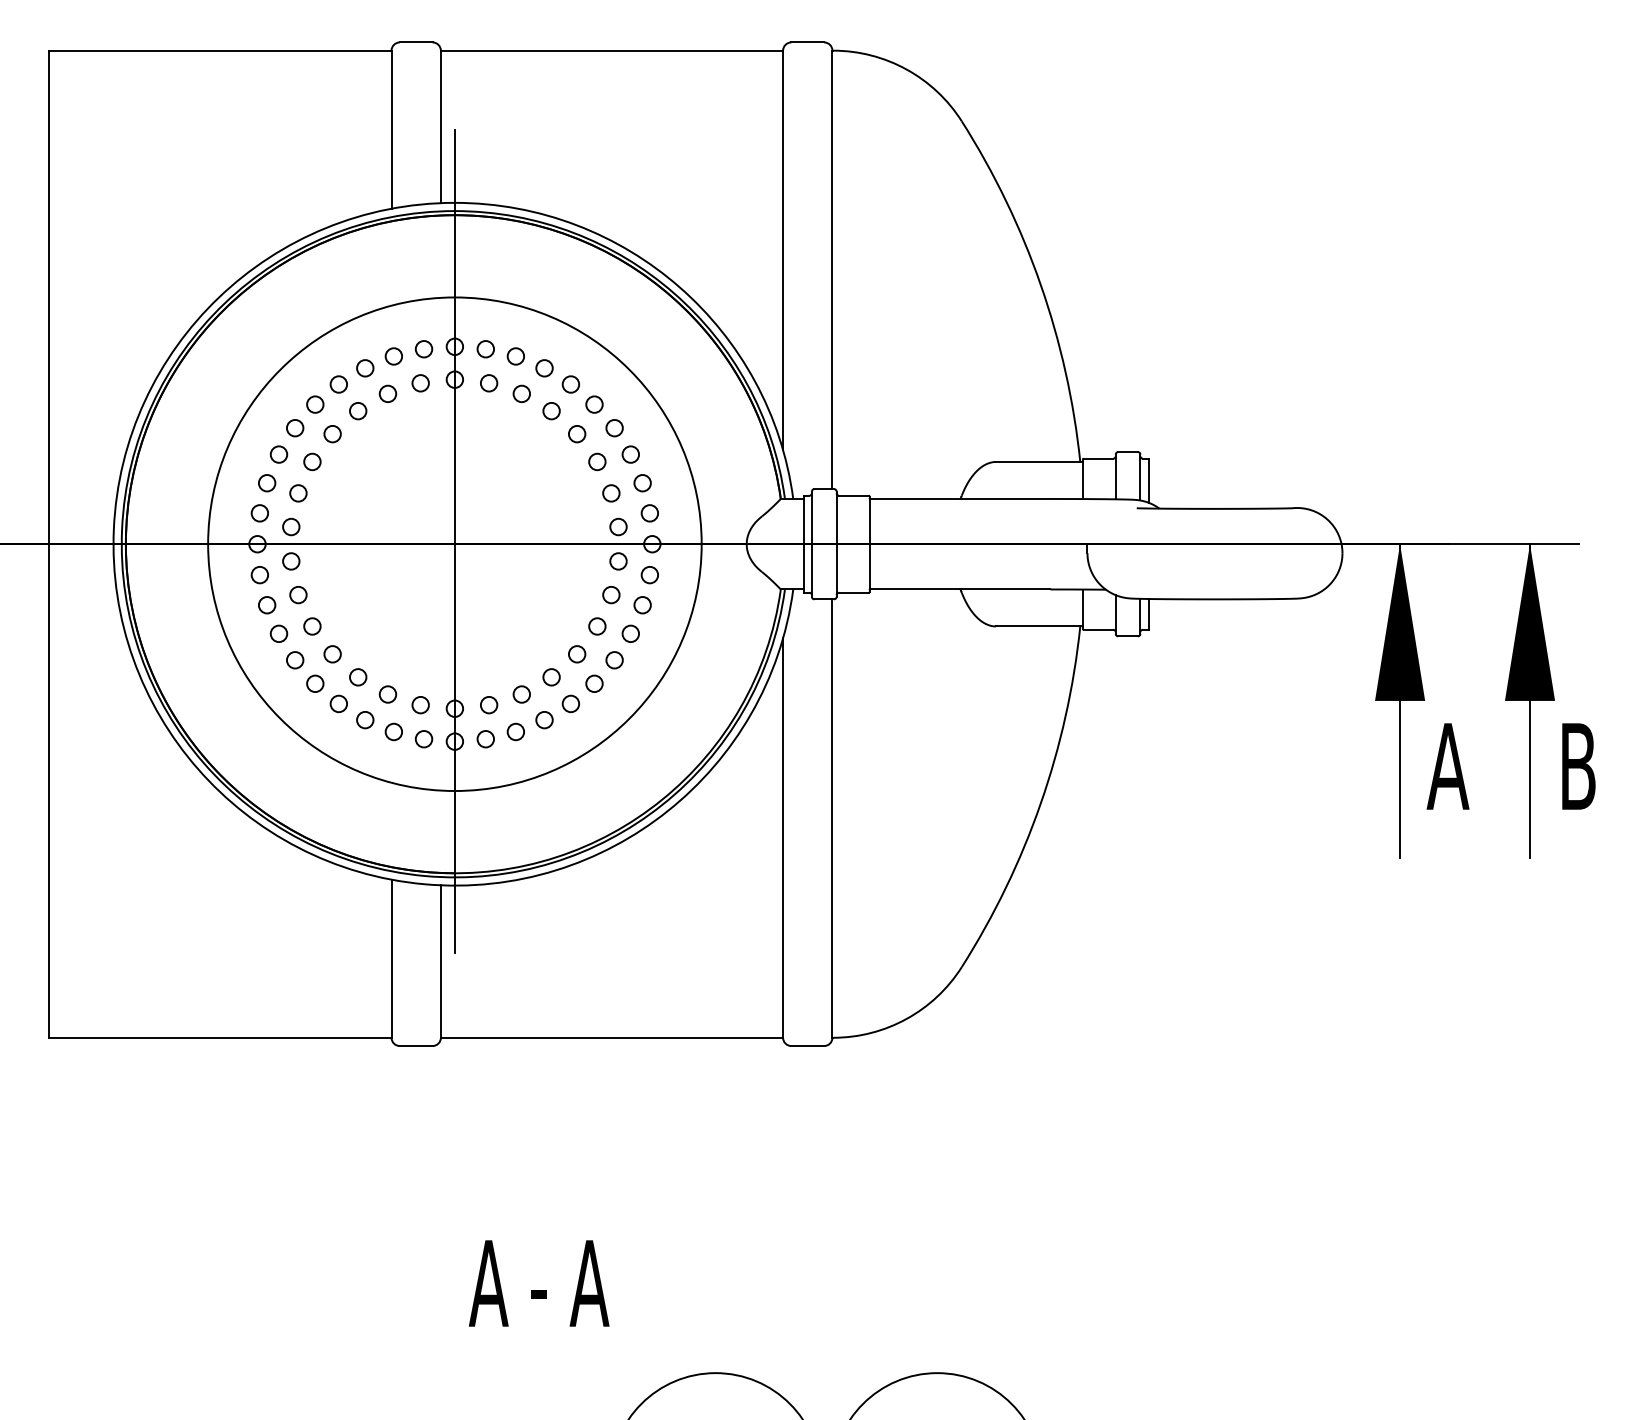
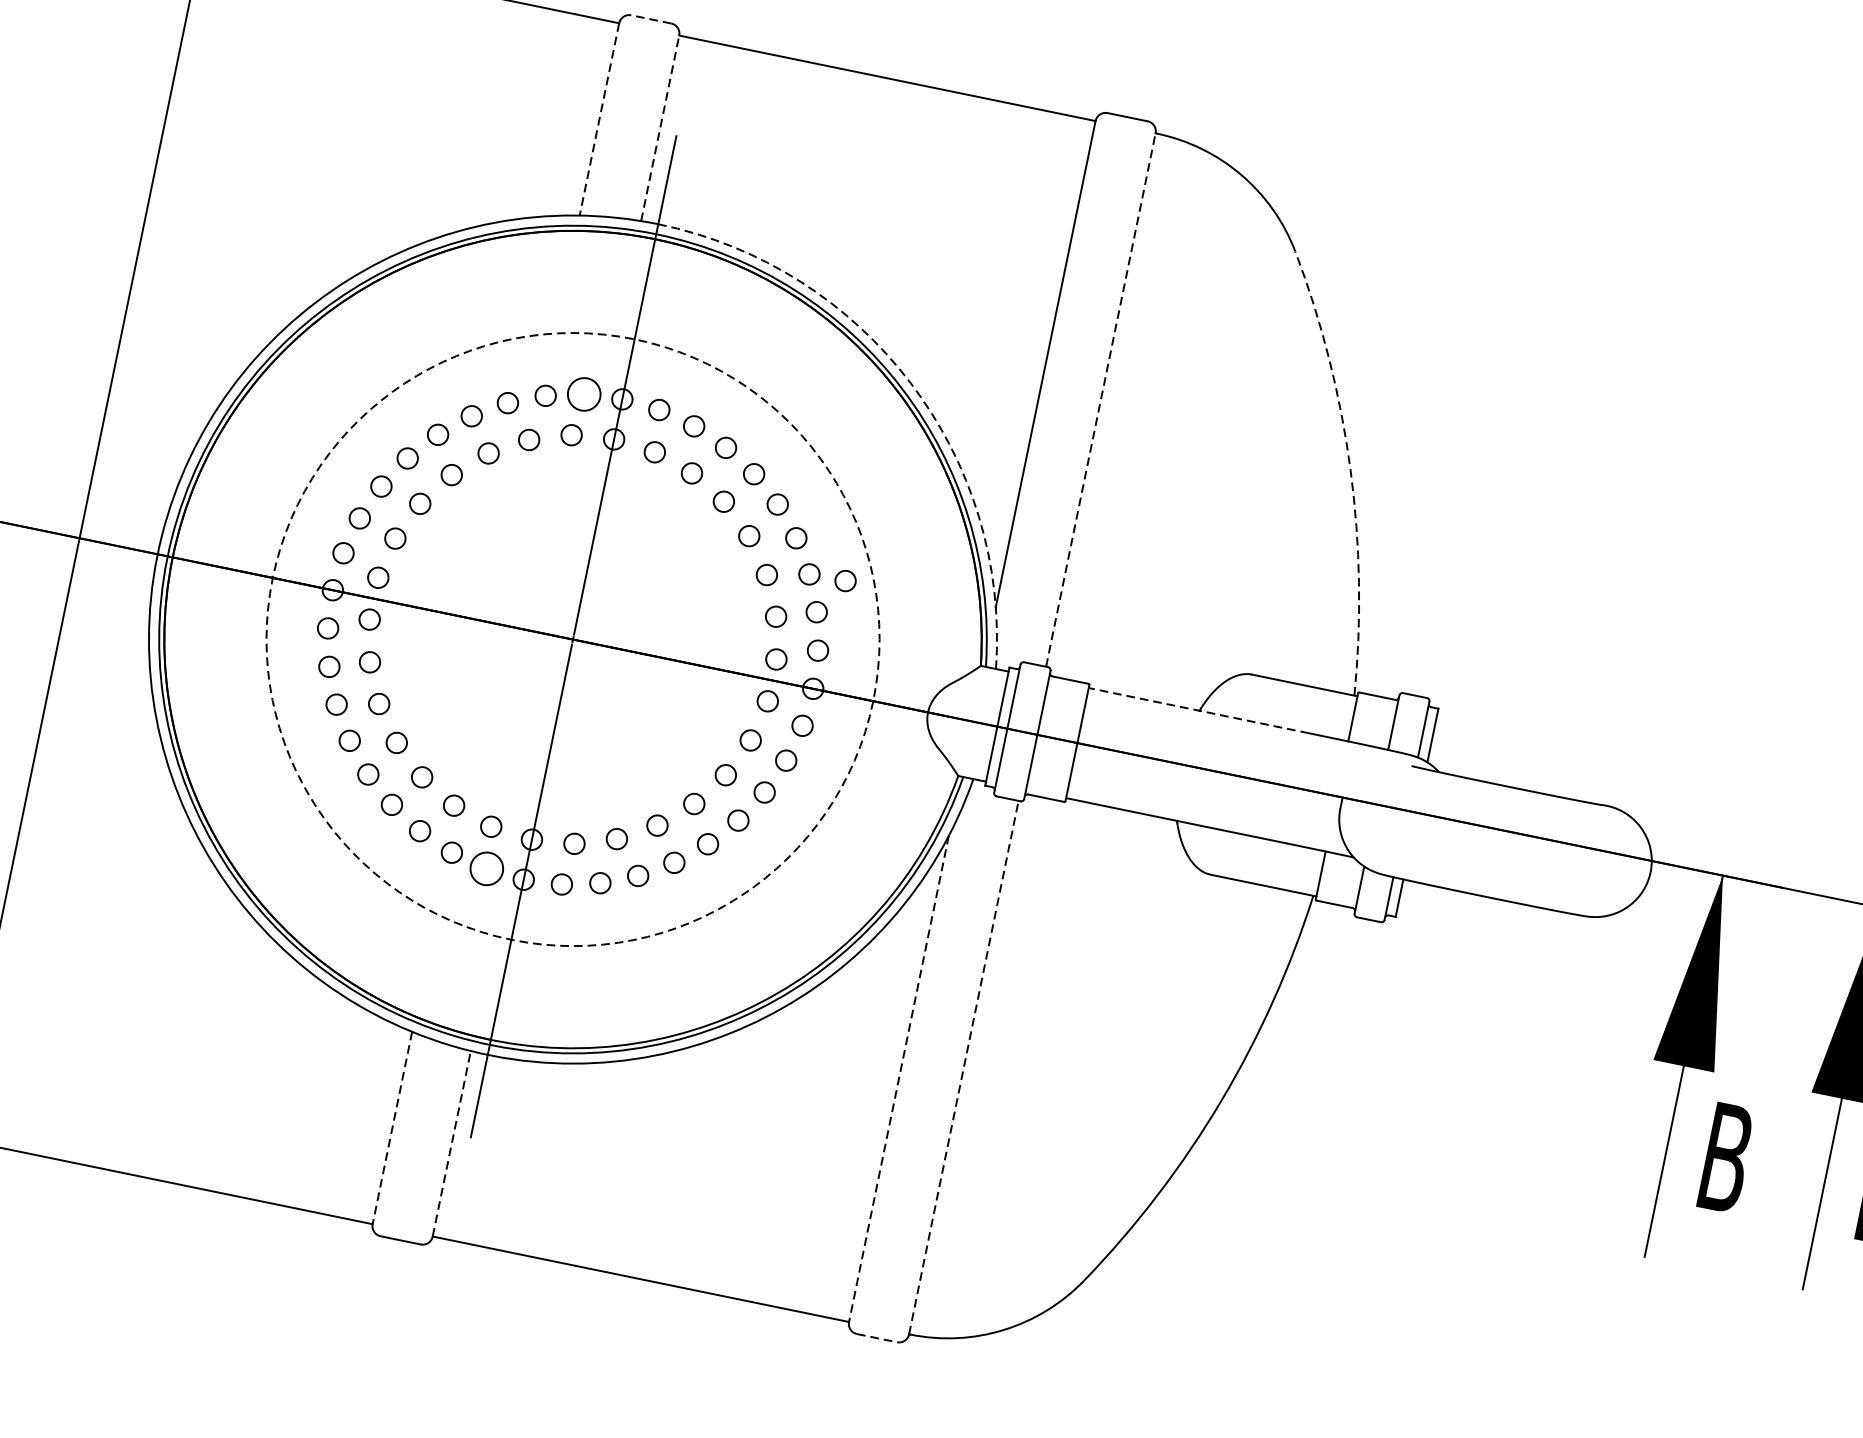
line: (415, 42) -> (650, 19), solid -> dashed
line: (440, 126) -> (659, 127), solid -> dashed
line: (391, 130) -> (599, 120), solid -> dashed
line: (832, 269) -> (1101, 399), solid -> dashed
arc: (1040, 284) -> (1350, 469), solid -> dashed
arc: (679, 287) -> (910, 383), solid -> dashed
circle: (423, 349) -> (583, 394), size x1.6
circle: (660, 453) -> (845, 580), added
line: (959, 498) -> (1198, 709), solid -> dashed
circle: (454, 544) -> (572, 639), solid -> dashed
circle: (423, 739) -> (486, 869), size x1.6
text: (1447, 766) -> (1725, 1157), A -> B
line: (832, 818) -> (963, 1067), solid -> dashed
line: (783, 838) -> (899, 1079), solid -> dashed
line: (391, 959) -> (392, 1128), solid -> dashed
line: (440, 961) -> (451, 1143), solid -> dashed
line: (808, 1046) -> (877, 1338), solid -> dashed

